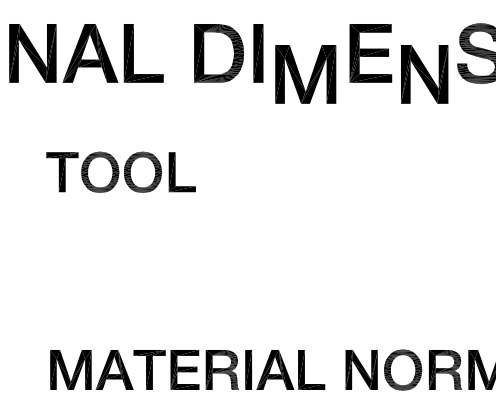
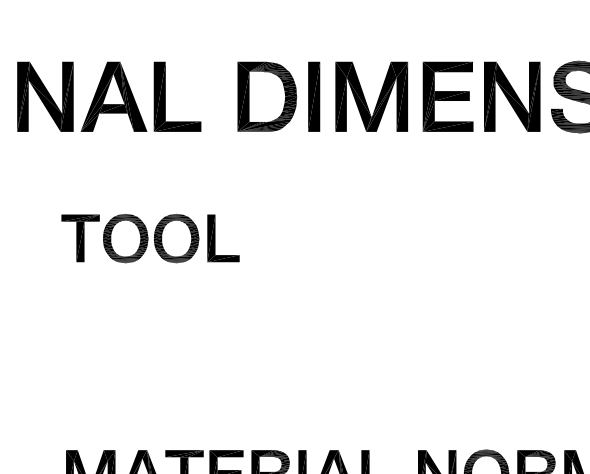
part: (305, 74) -> (371, 96), moved
part: (424, 74) -> (512, 96), moved

